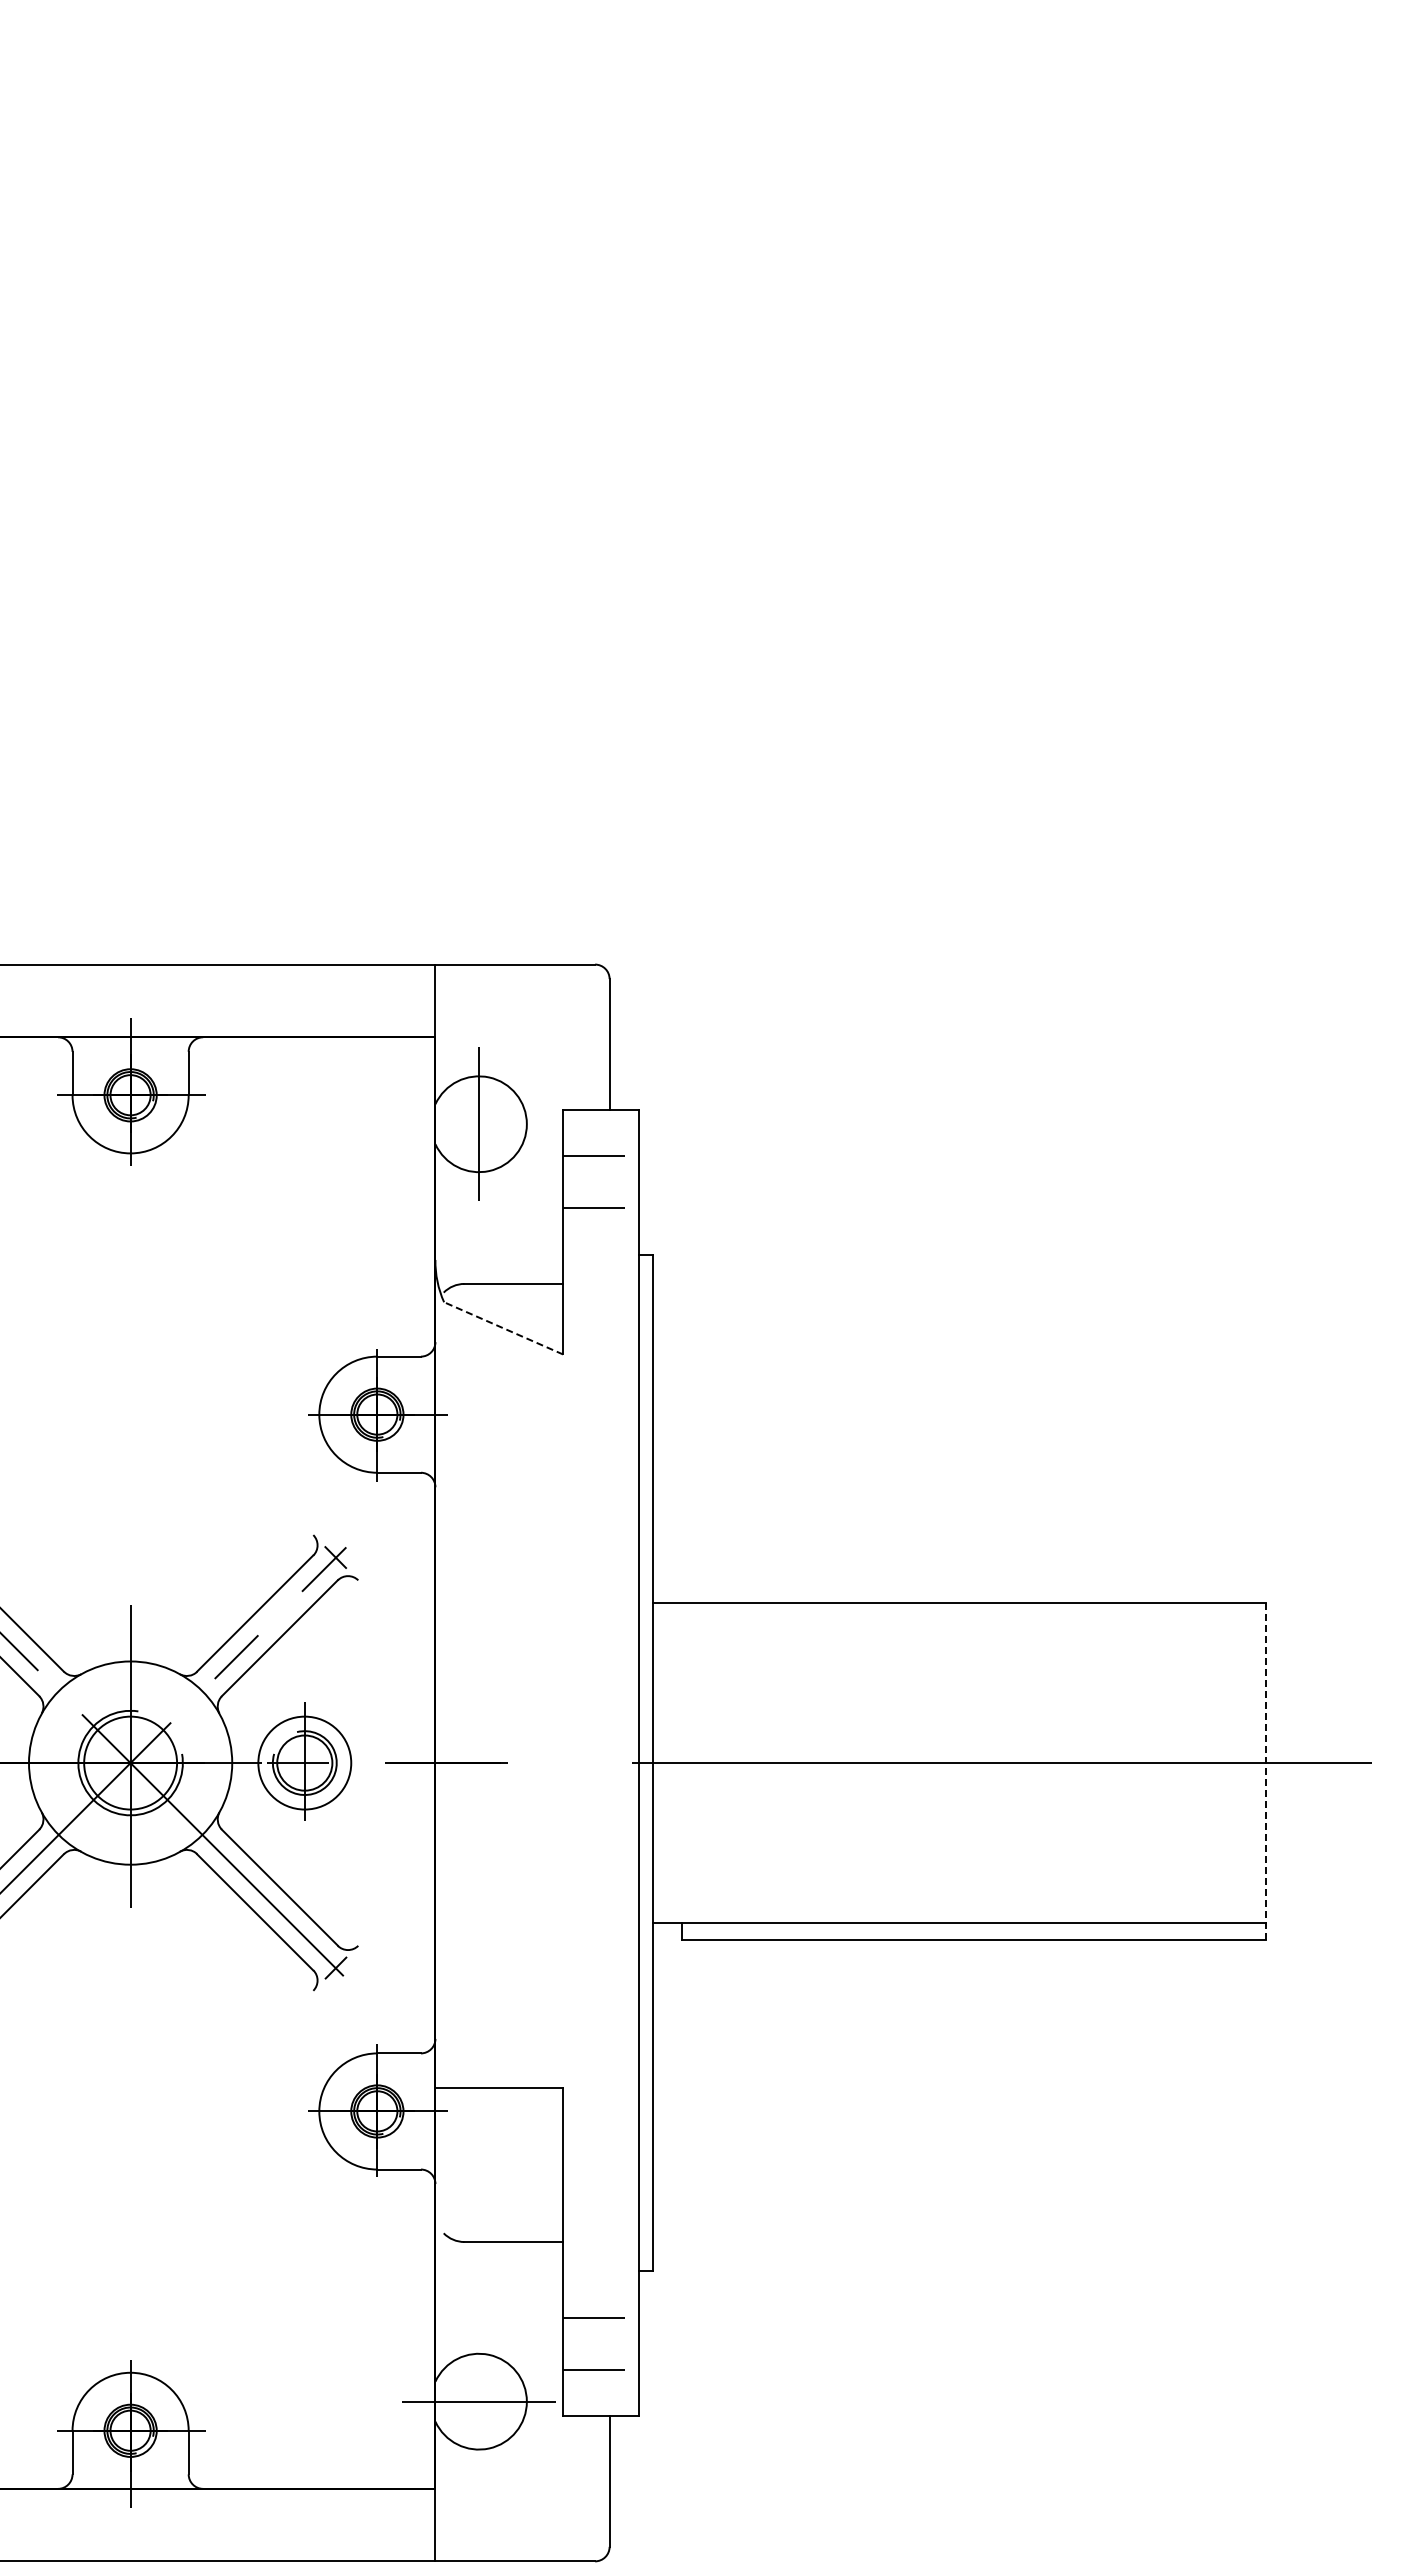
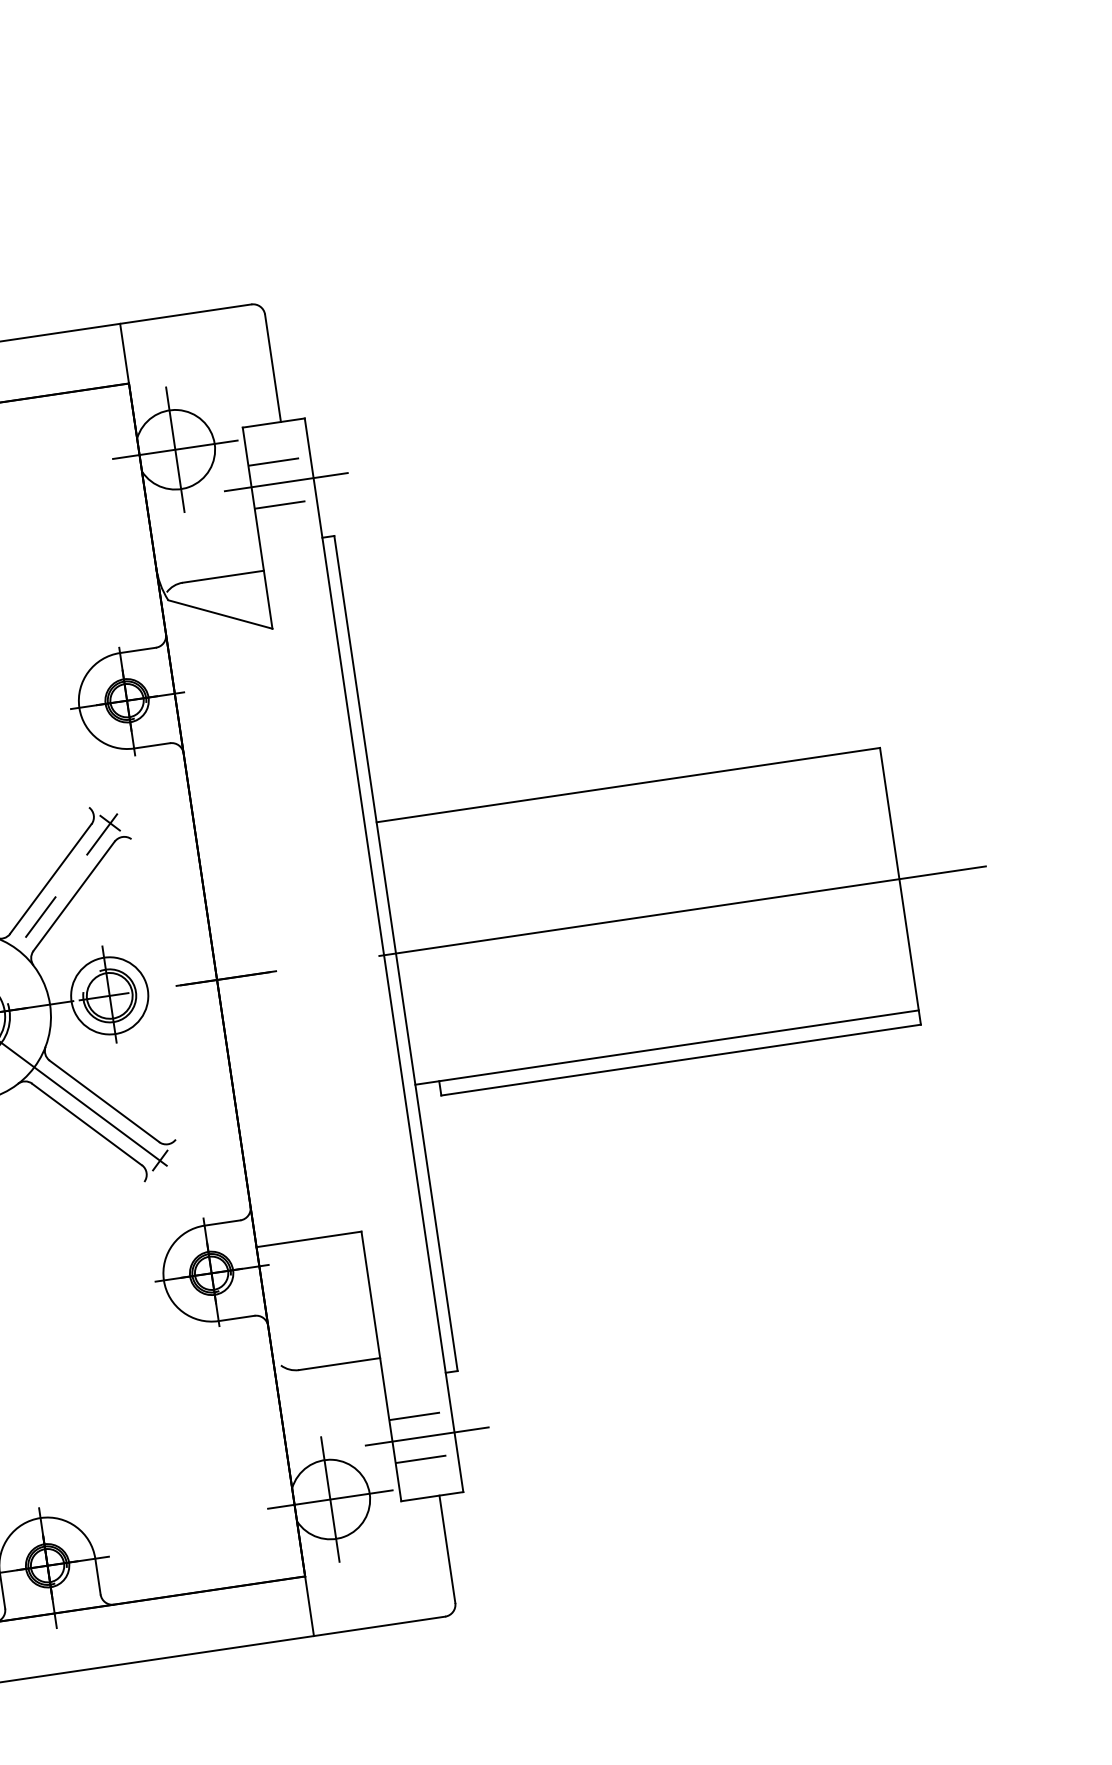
line: (478, 1124) -> (174, 450), added
line: (605, 1182) -> (286, 482), added
line: (503, 1328) -> (220, 614), dashed -> solid
line: (1265, 1772) -> (900, 887), dashed -> solid
line: (605, 2343) -> (427, 1436), added
line: (478, 2401) -> (329, 1499), added

